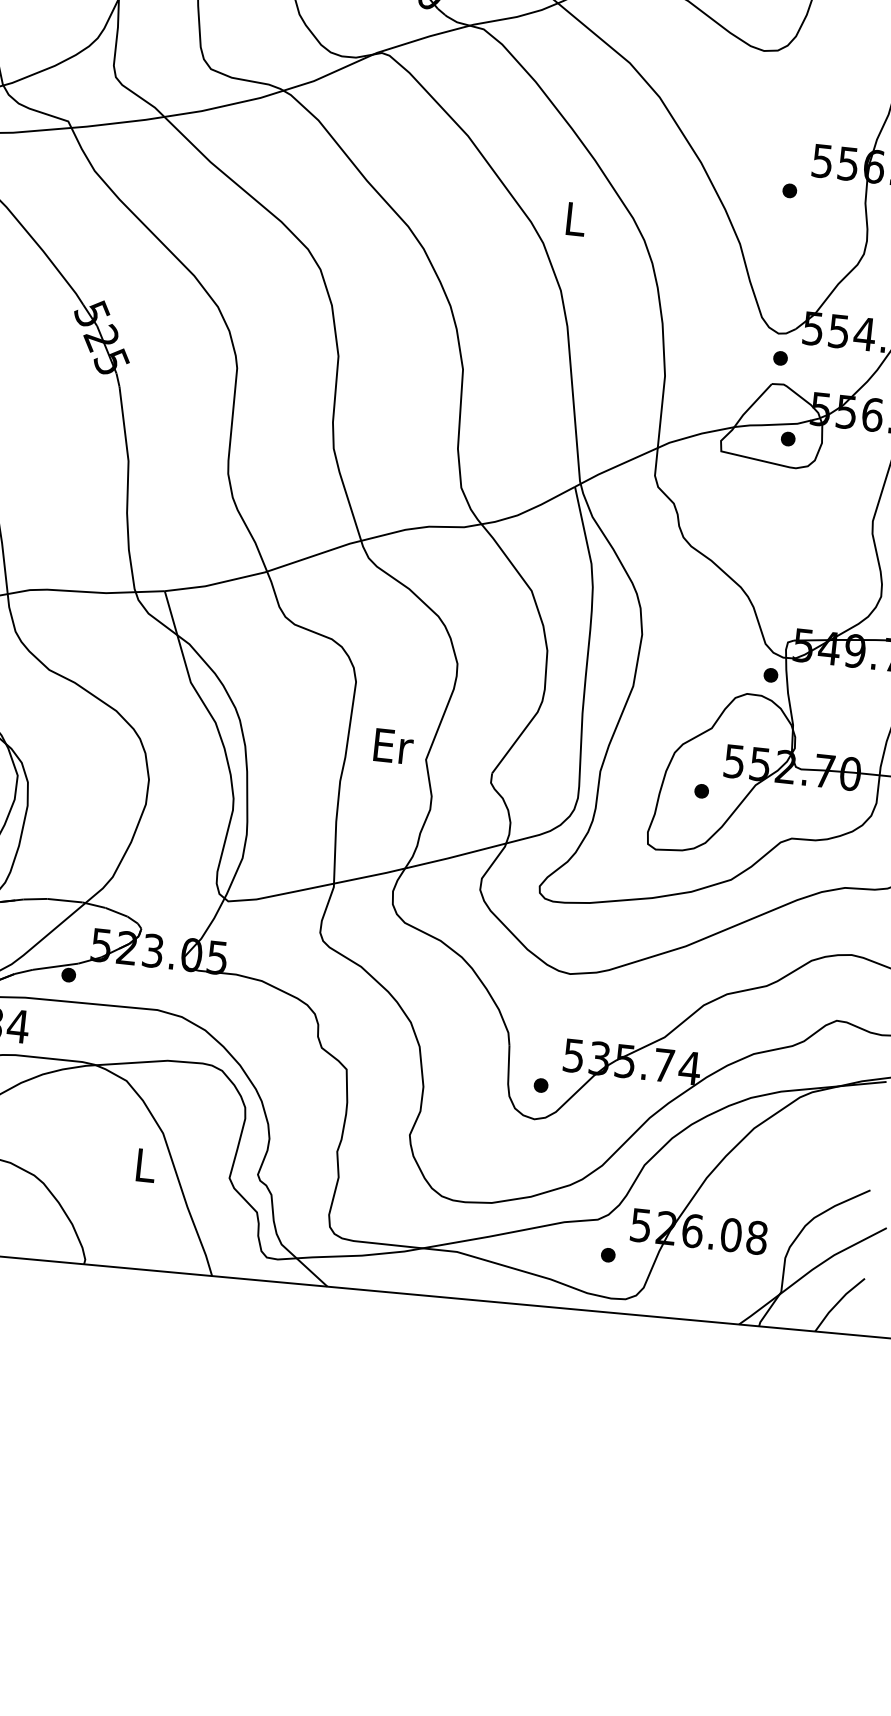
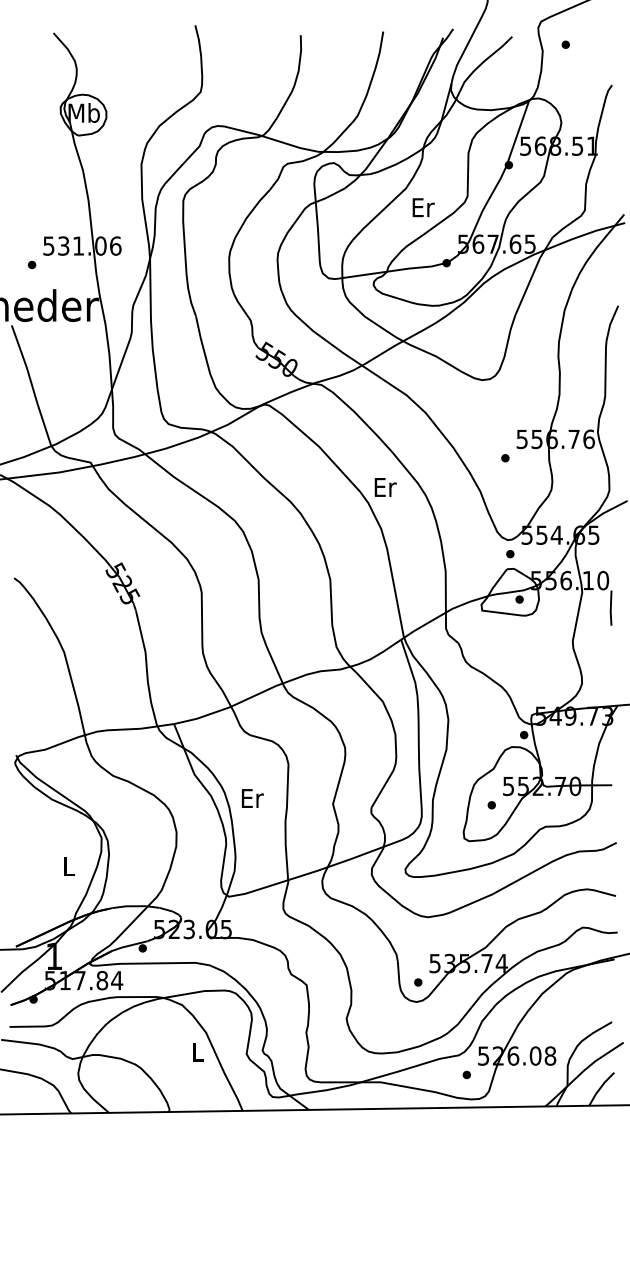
text: (576, 219) -> (385, 487), L -> Er
text: (393, 746) -> (252, 798), moved

